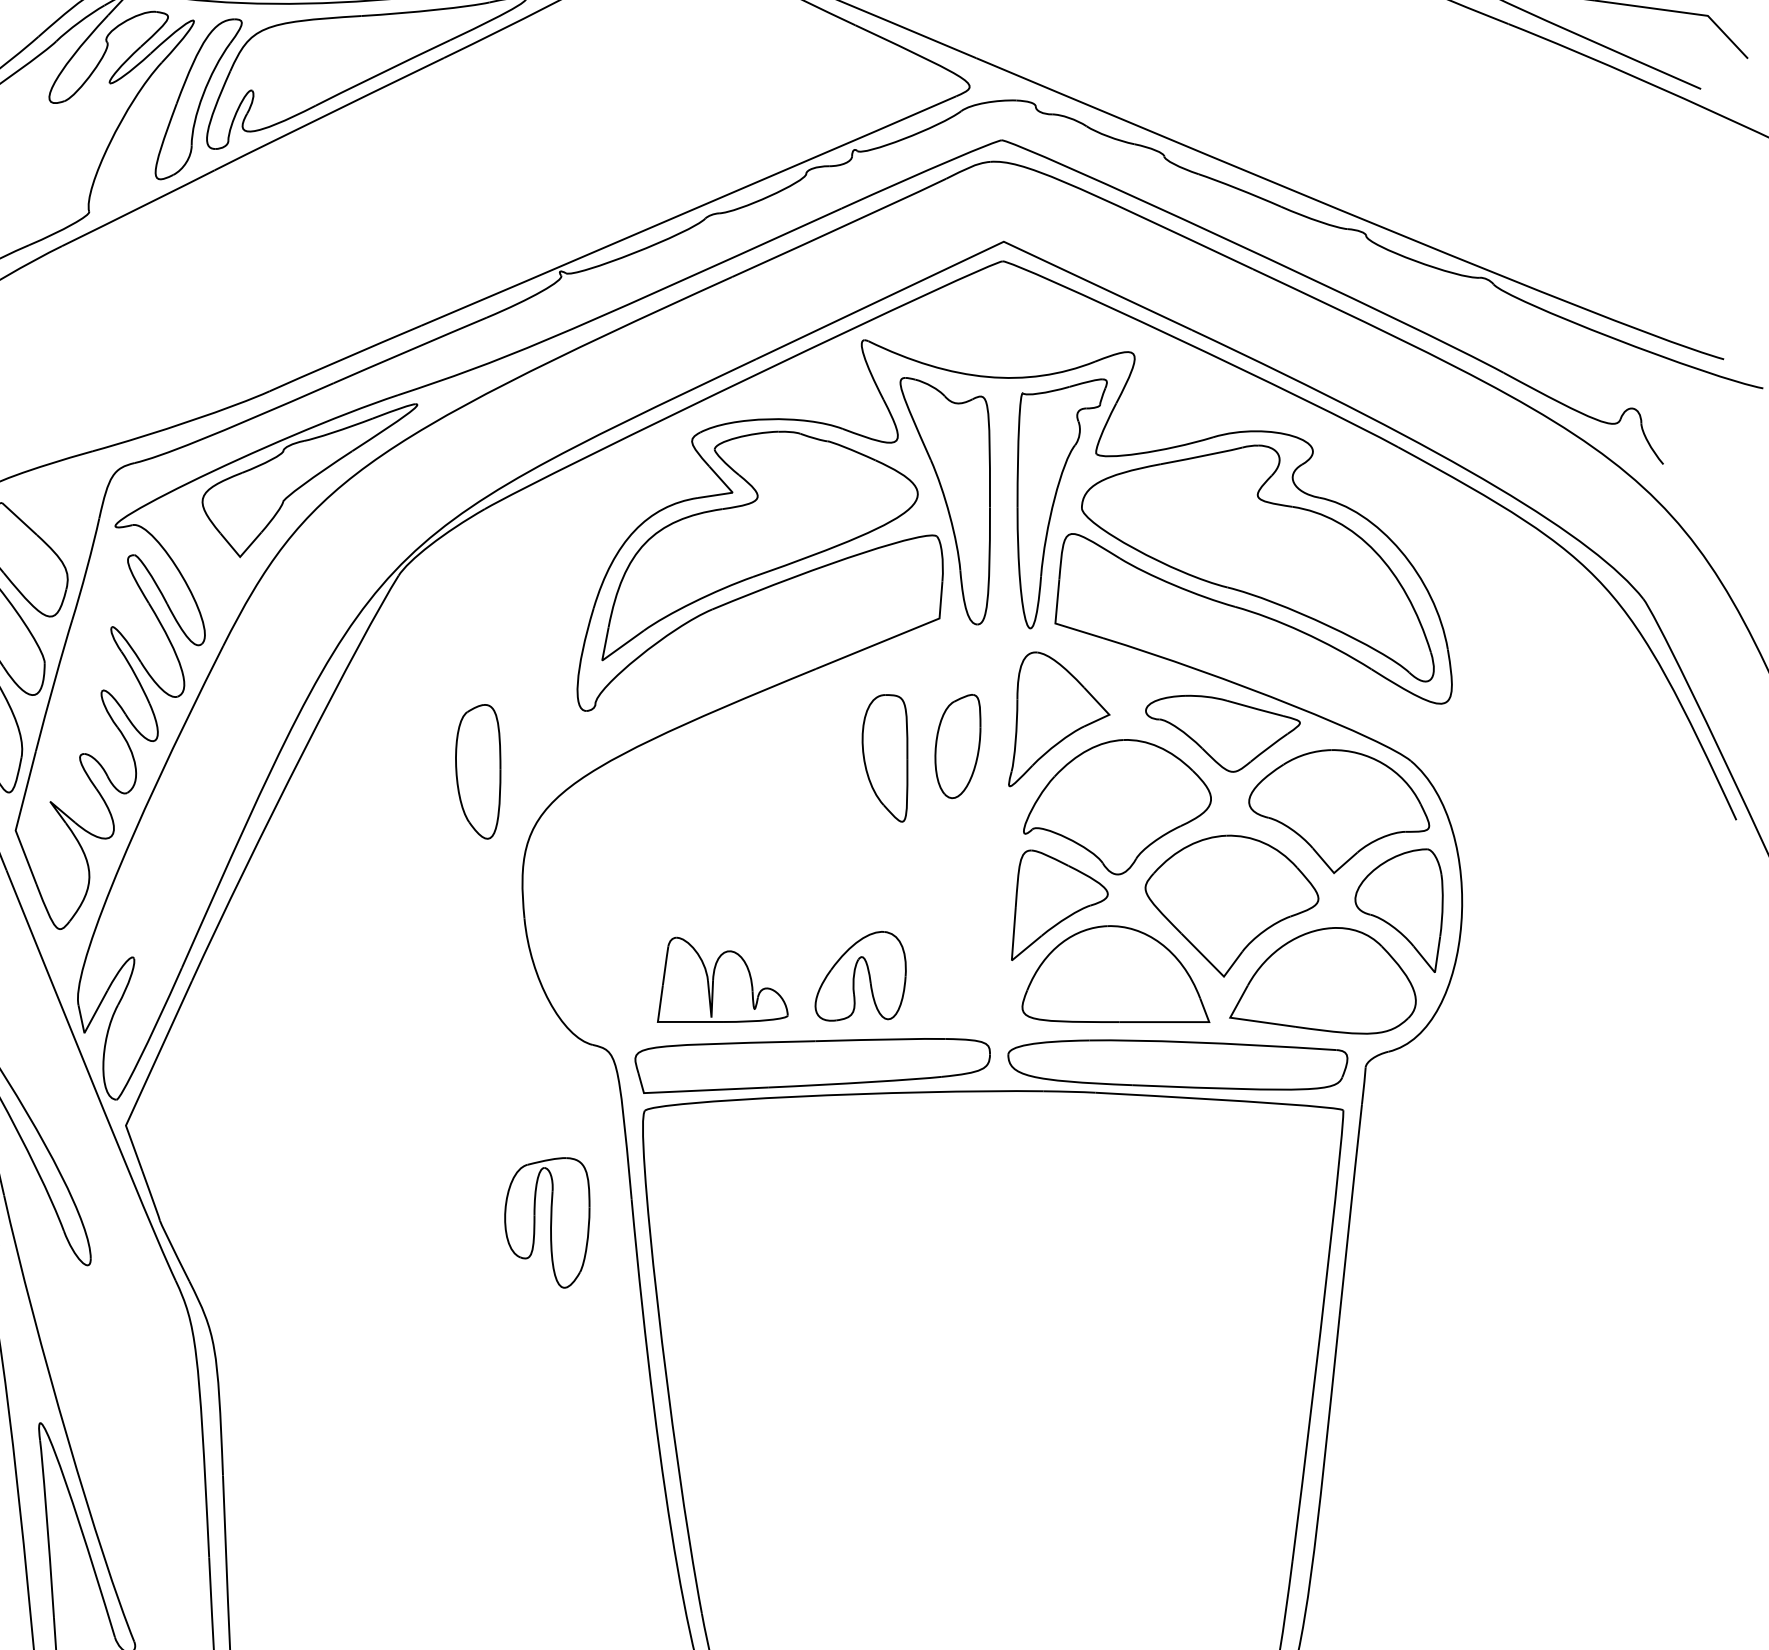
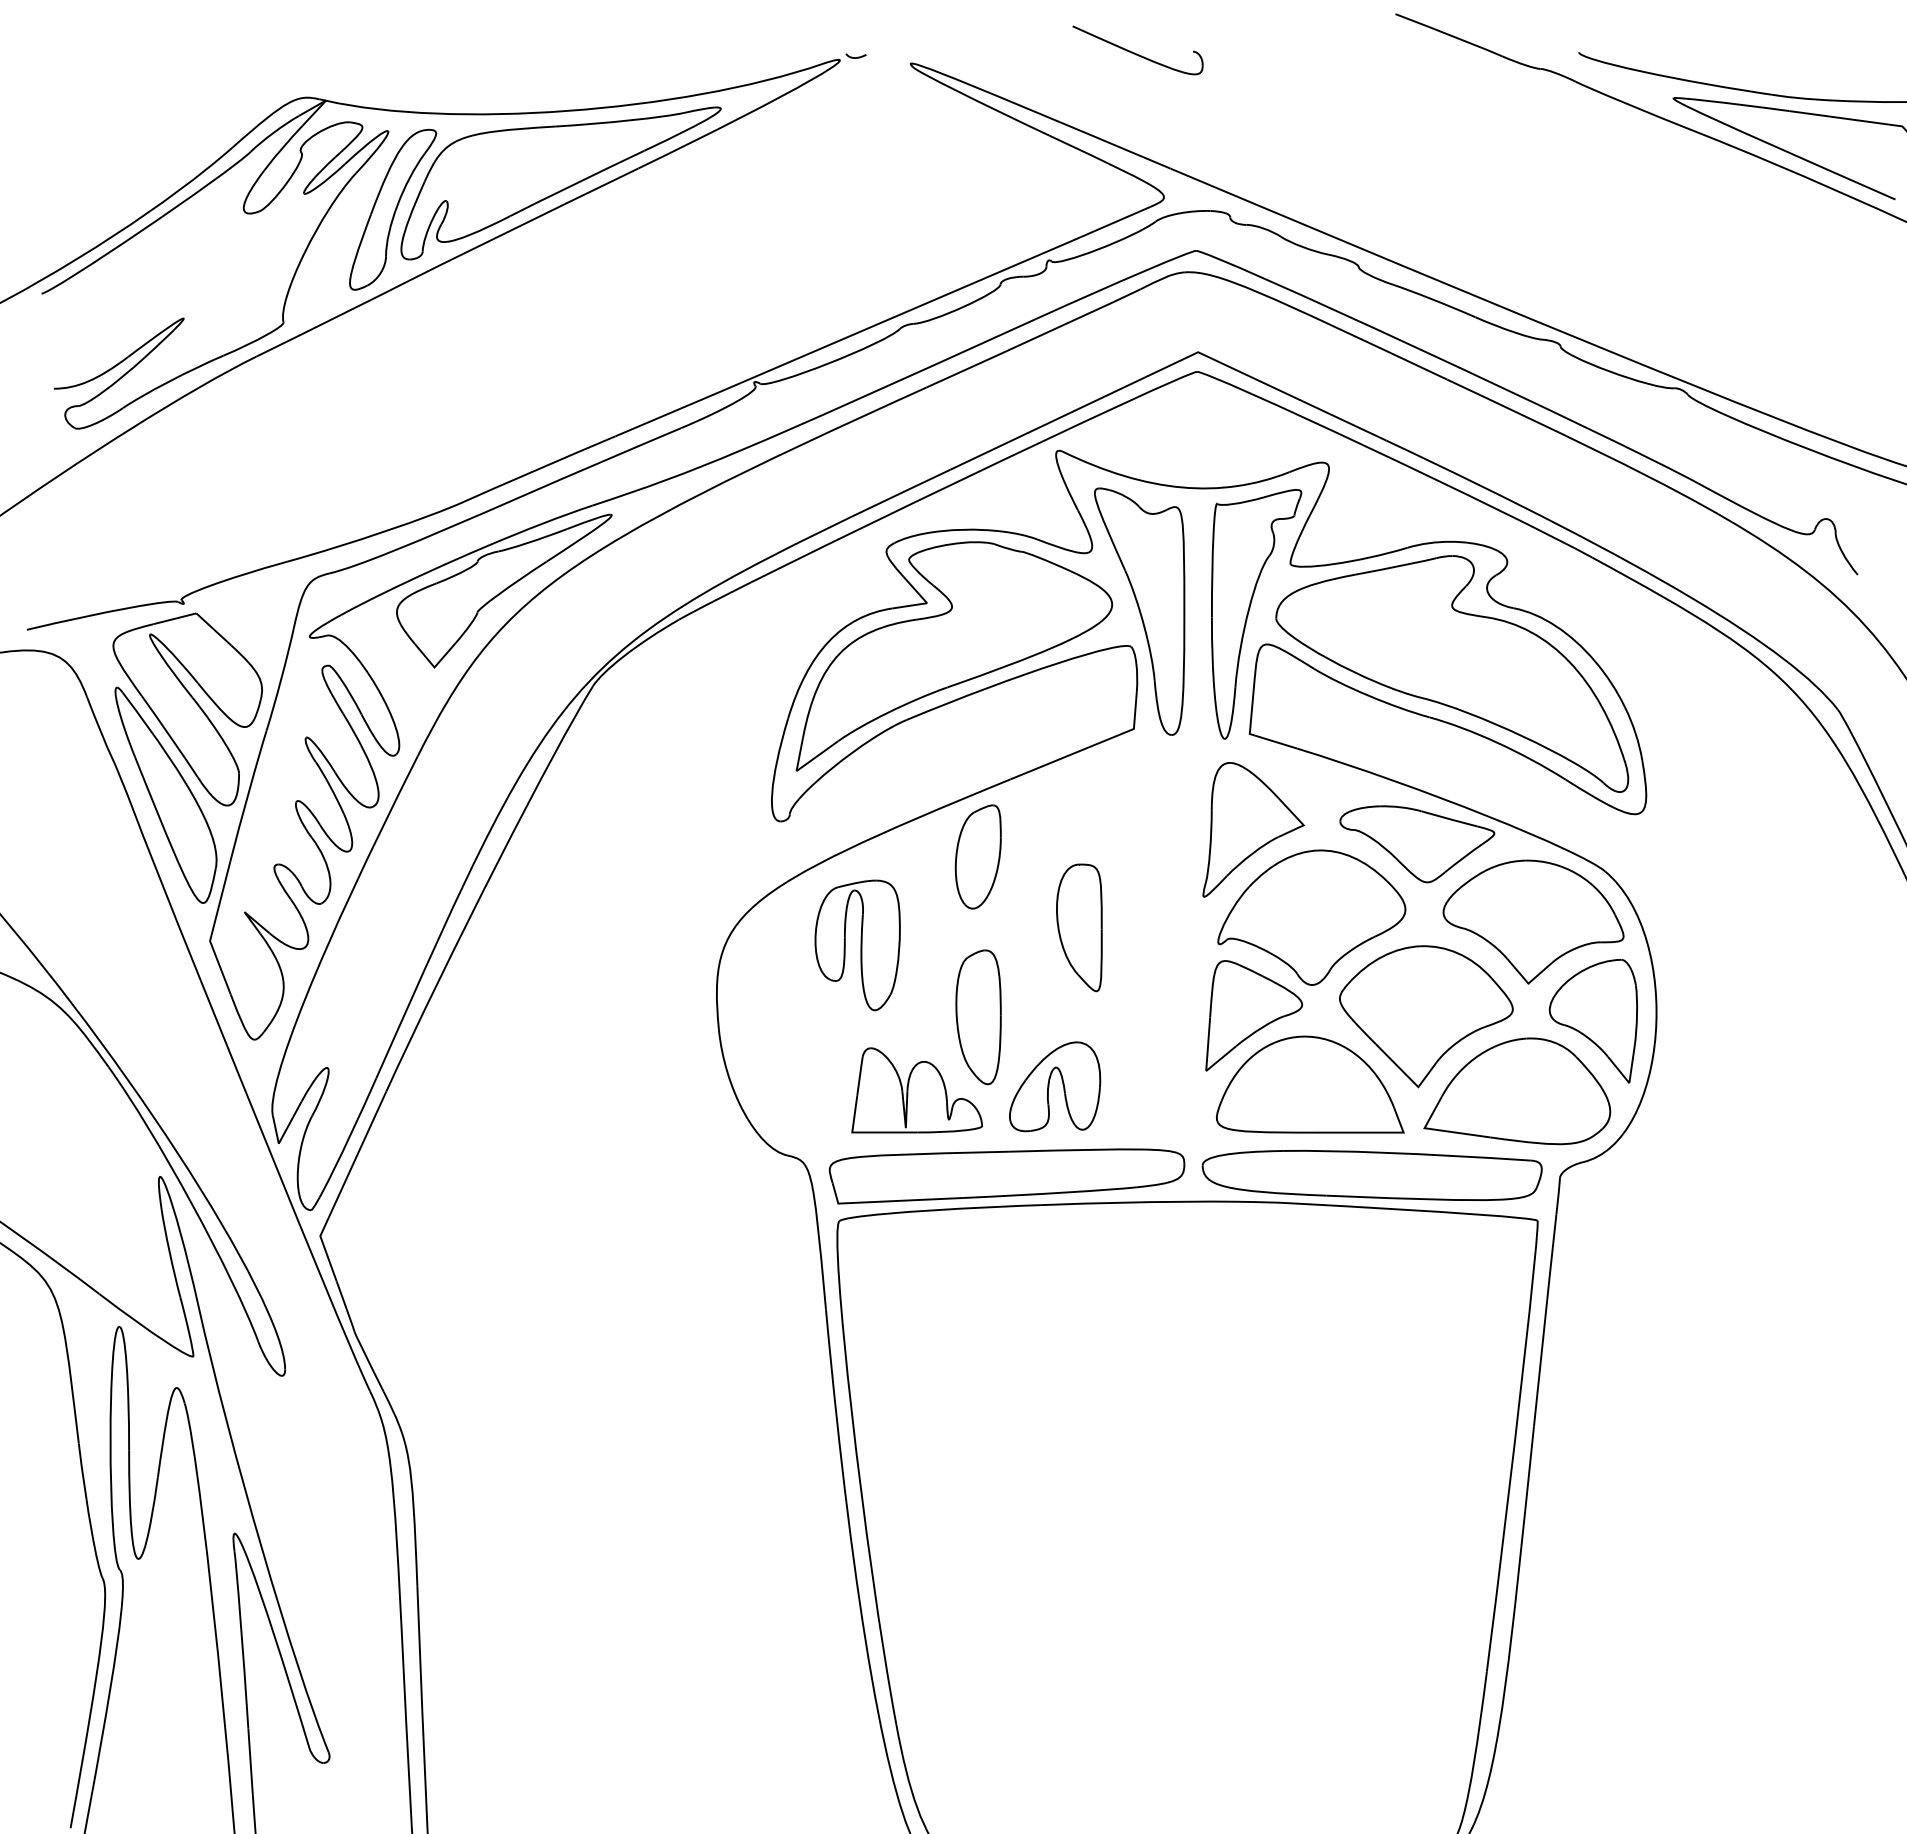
part: (957, 746) -> (977, 856), moved
part: (885, 758) -> (1079, 927), moved
part: (478, 772) -> (978, 1017), moved
part: (547, 1223) -> (857, 945), moved

